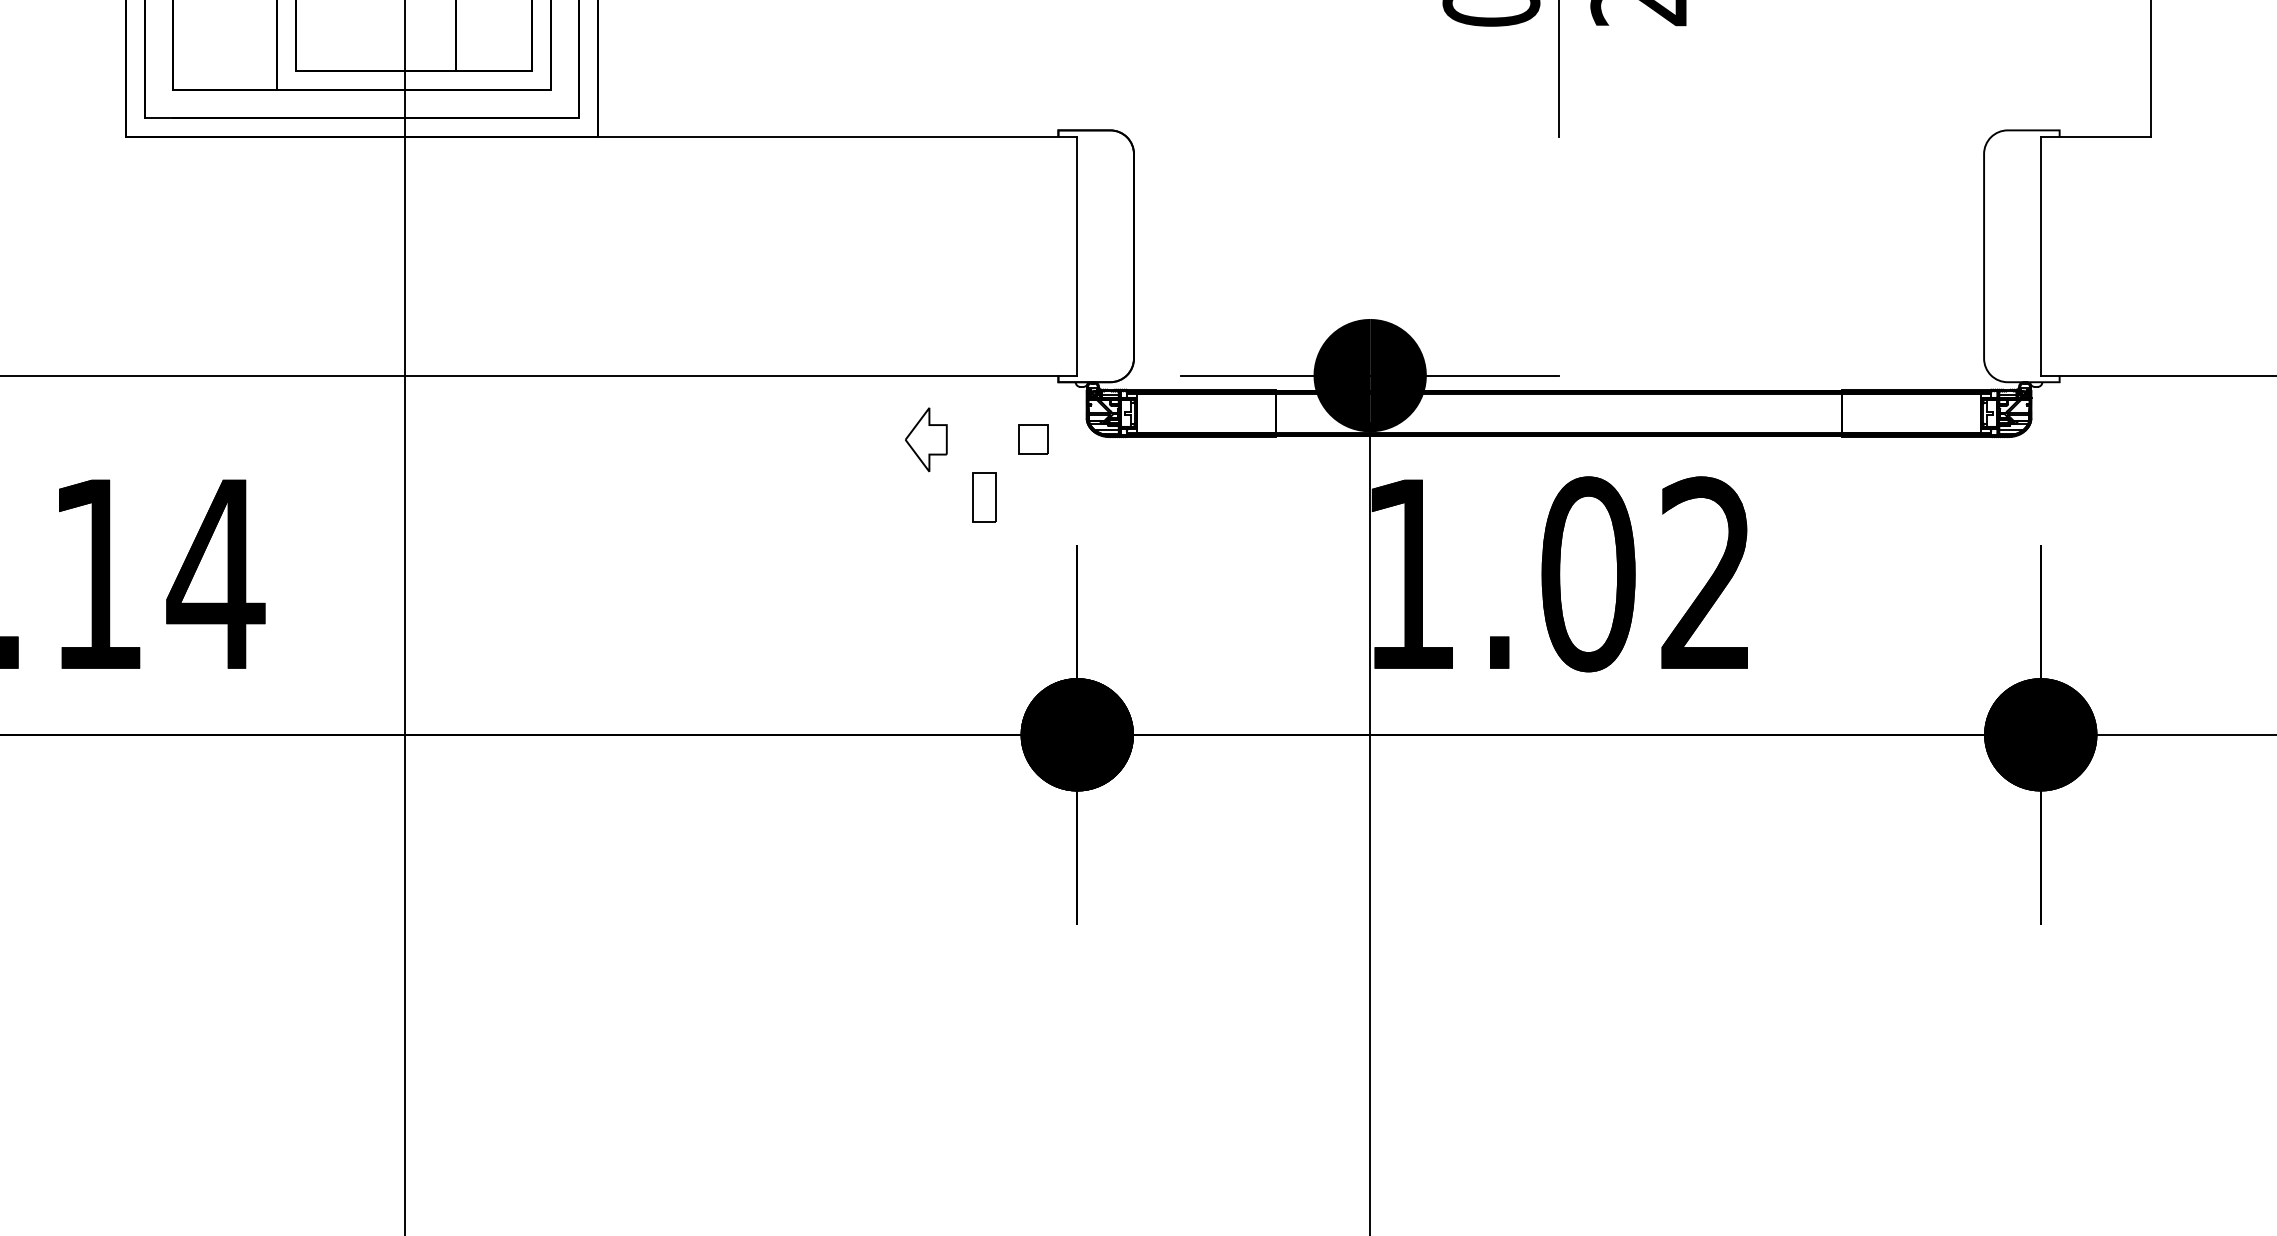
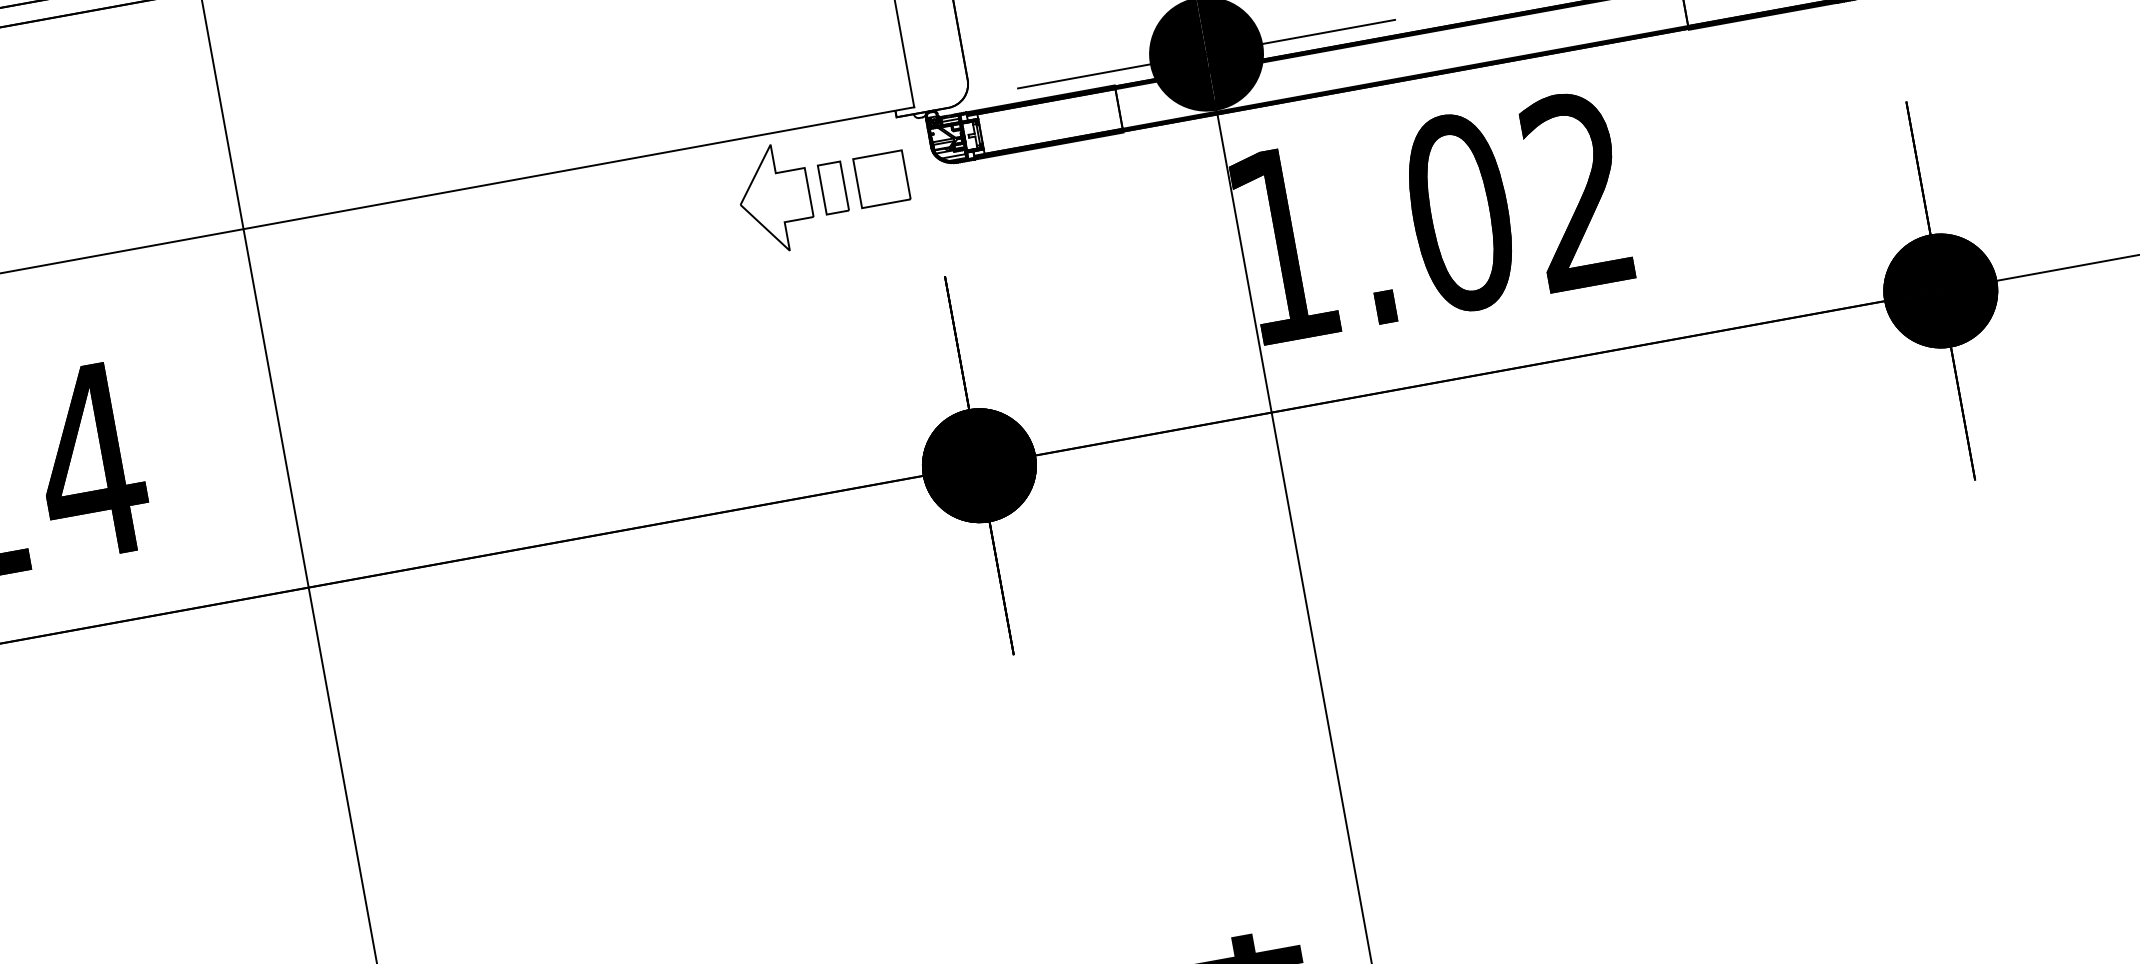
part: (926, 439) -> (775, 198), size x1.67
part: (1033, 439) -> (882, 178), size x1.67
part: (984, 497) -> (833, 187), moved

